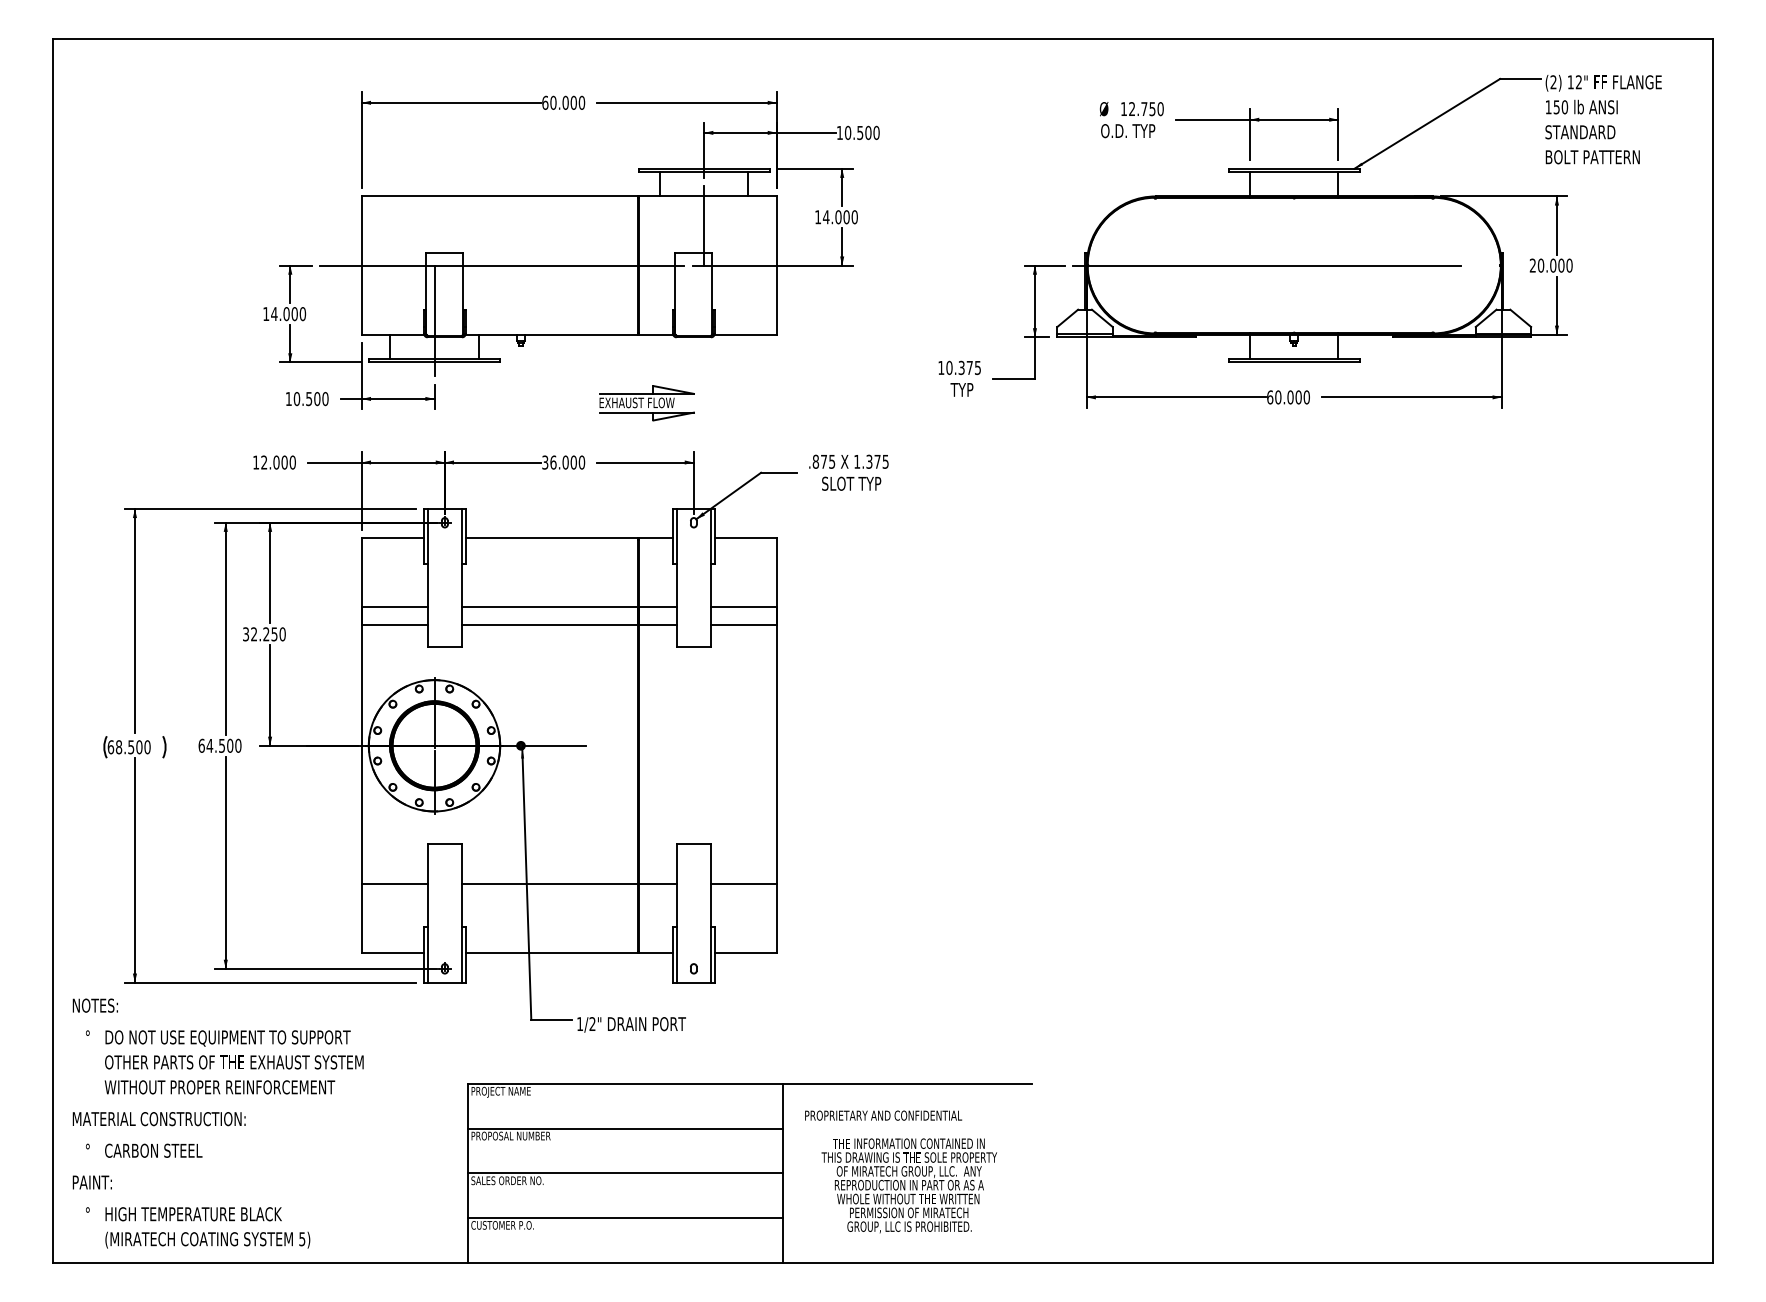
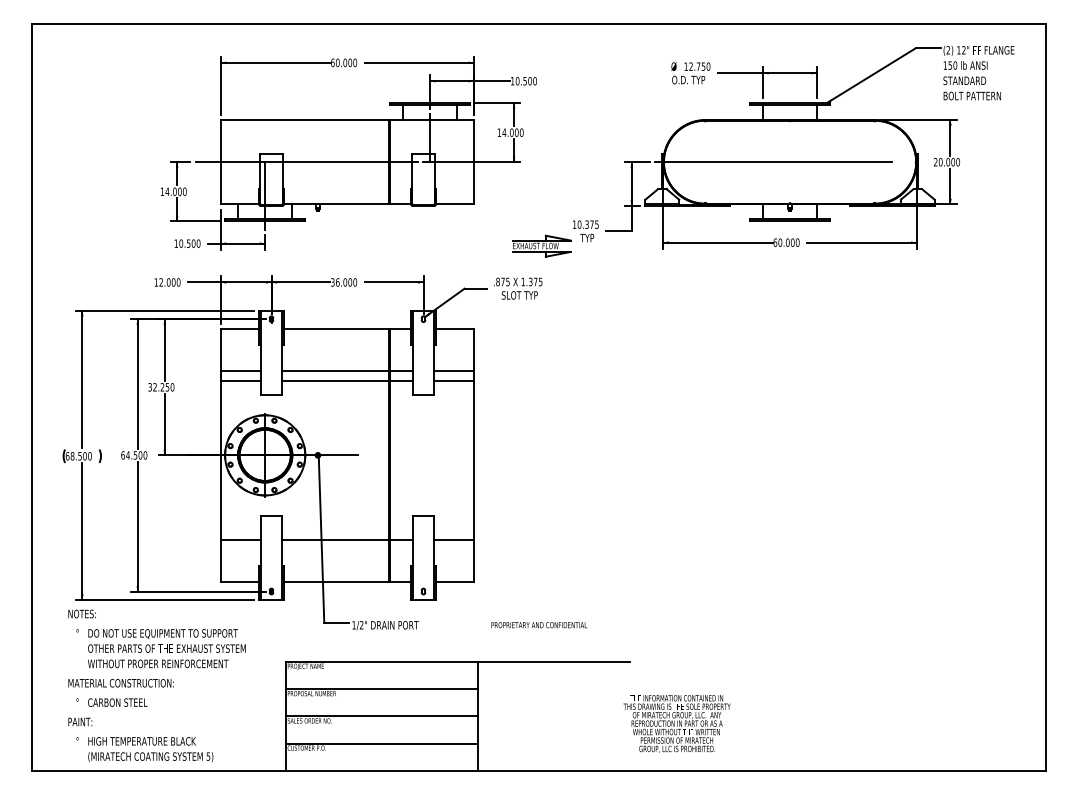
part: (646, 402) -> (541, 245), moved
text: (883, 1116) -> (539, 625), moved
text: (217, 1122) -> (156, 685), moved
text: (908, 1184) -> (676, 723), moved

